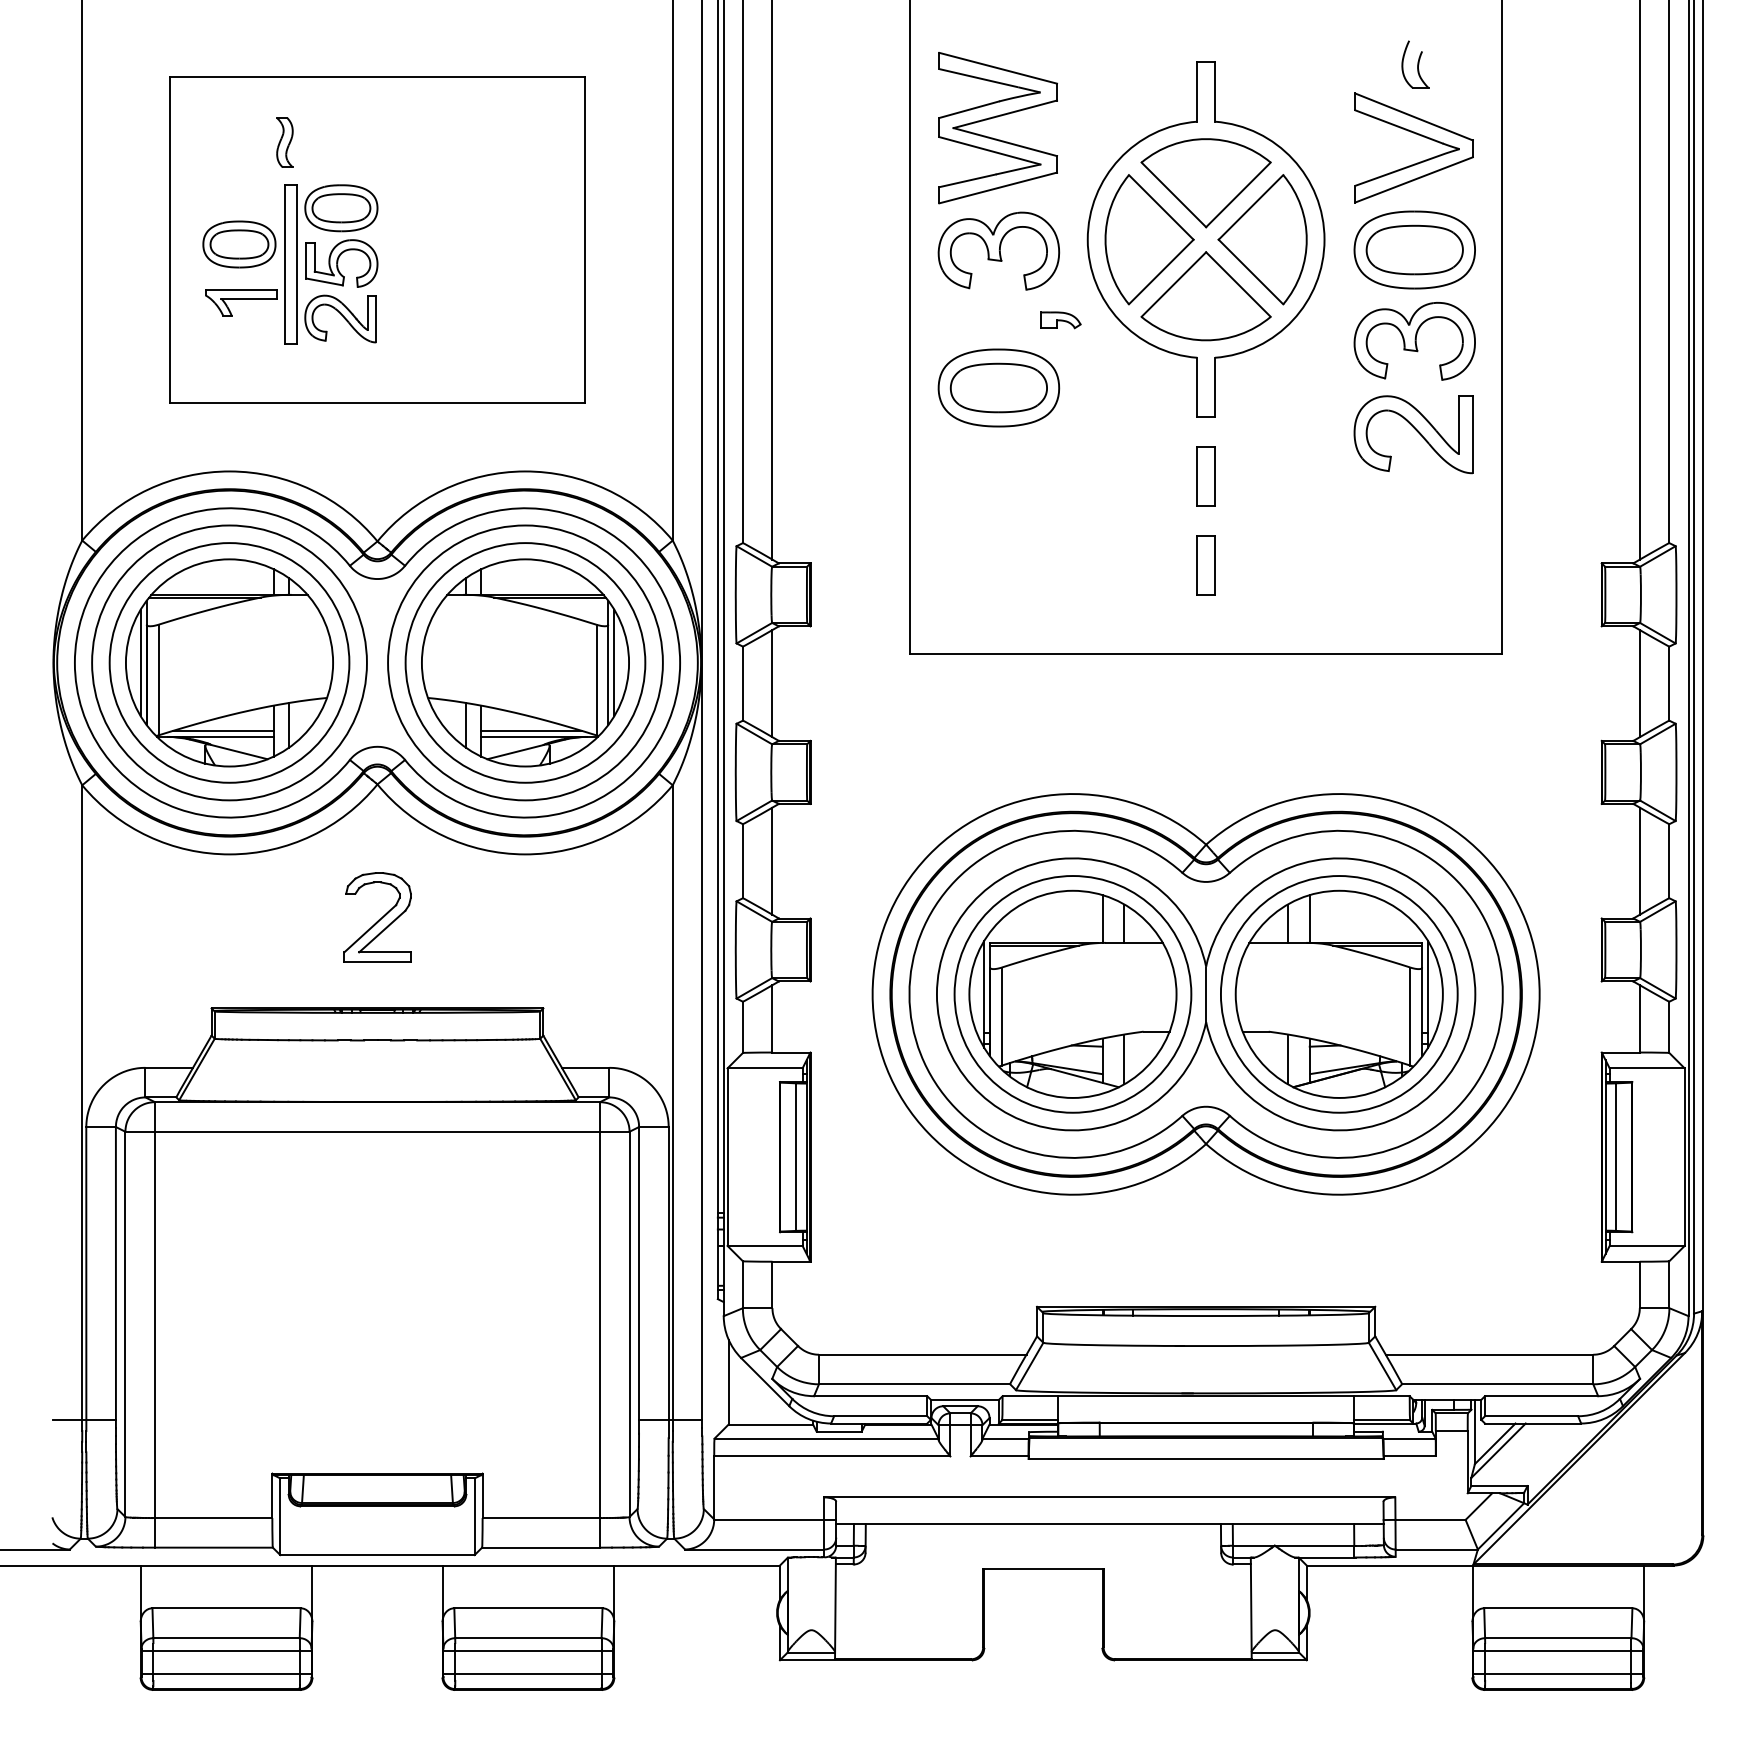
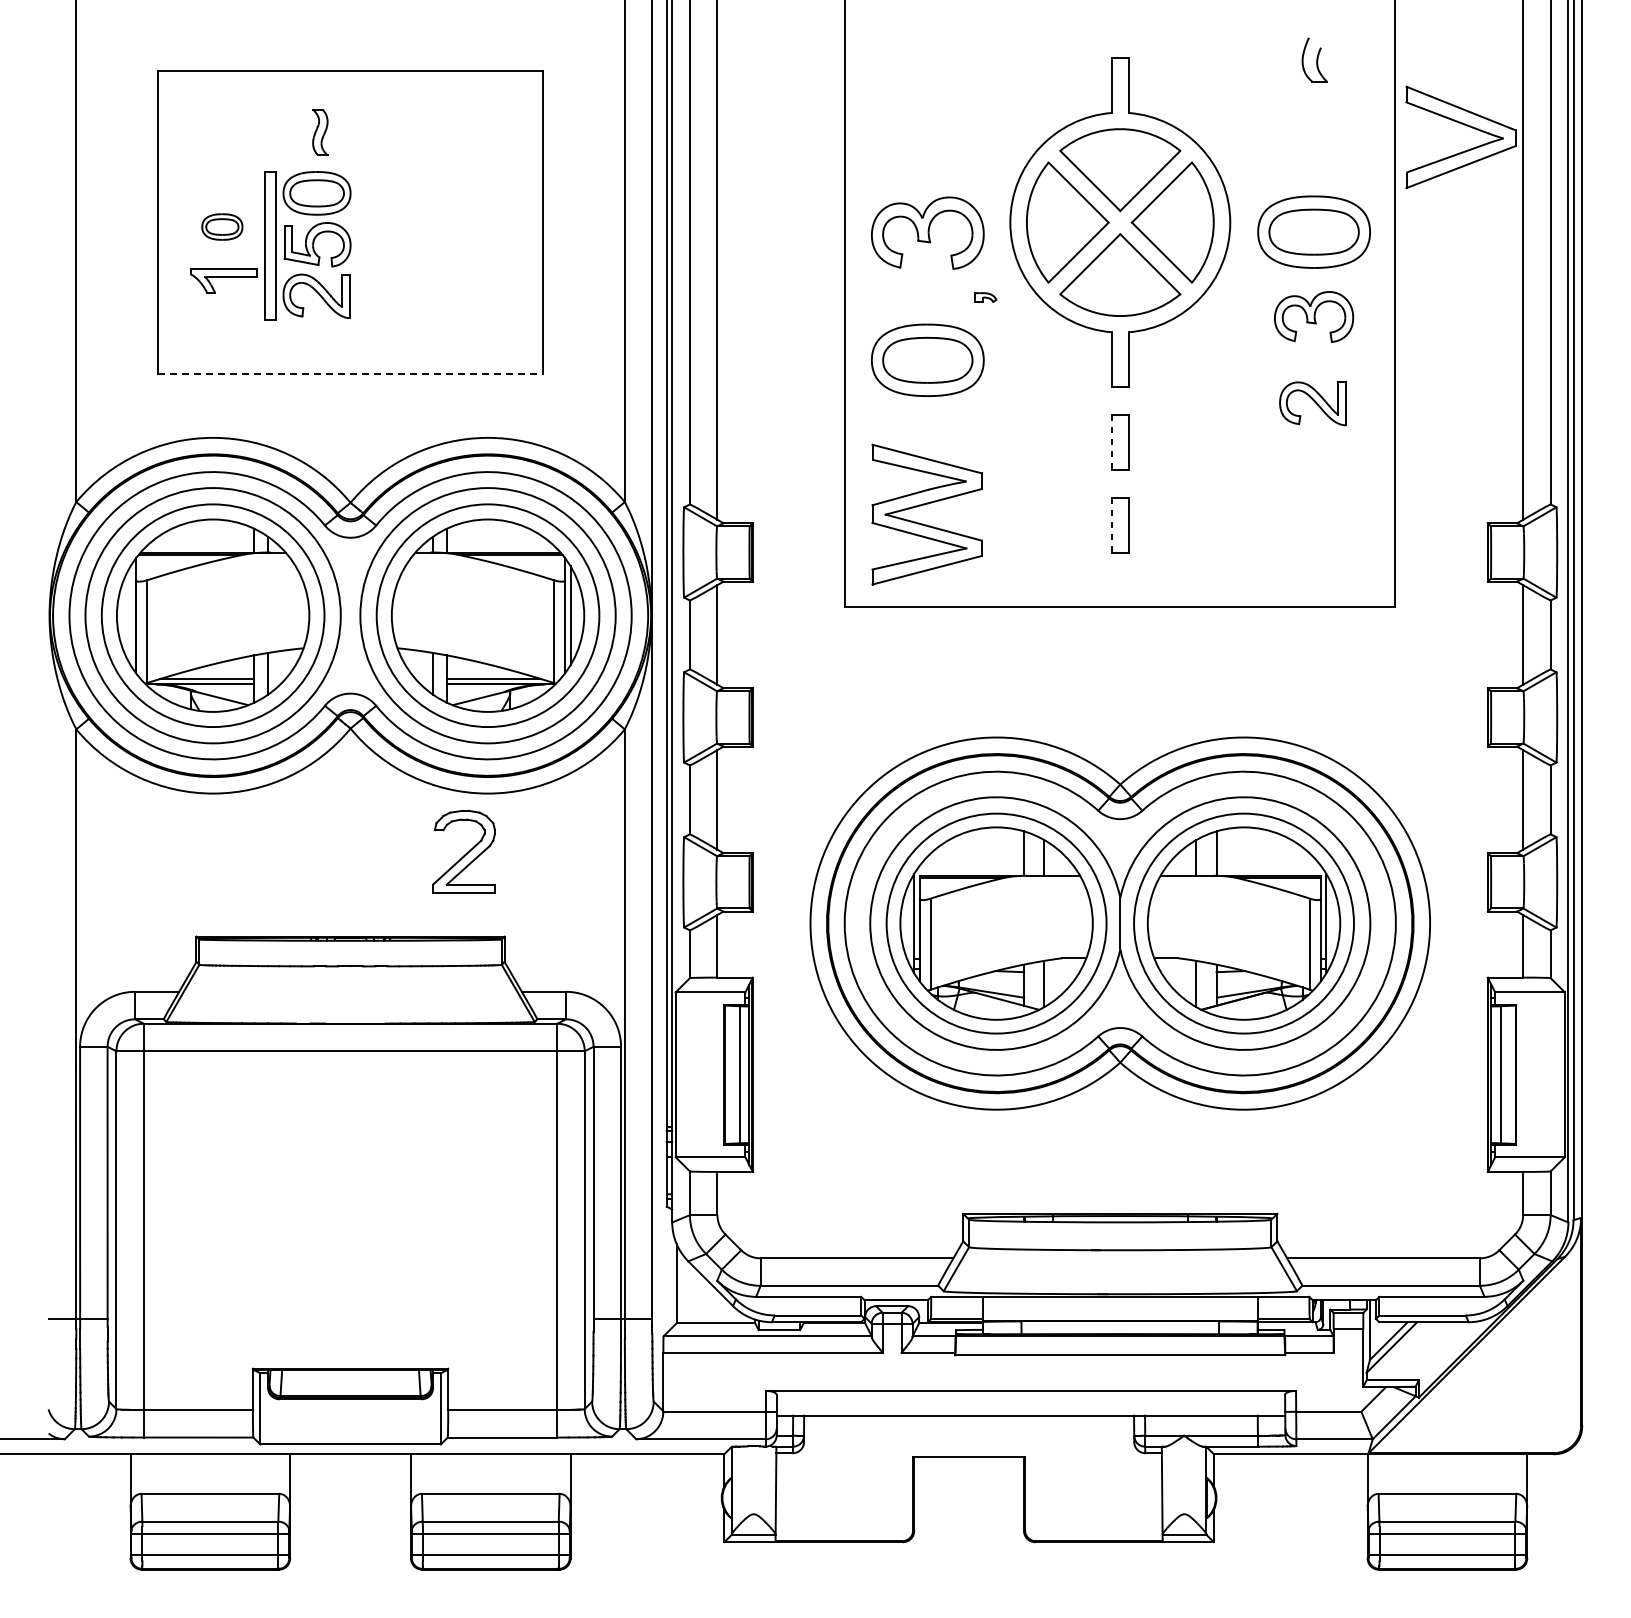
part: (1418, 135) -> (1465, 125), moved
part: (996, 138) -> (925, 524), moved
part: (284, 142) -> (319, 132), moved
part: (239, 244) -> (222, 227), size x0.6
part: (1060, 320) -> (985, 297), size x0.6
part: (1414, 341) -> (1313, 317), size x0.7
line: (378, 402) -> (351, 373), solid -> dashed
part: (1413, 434) -> (1312, 403), size x0.6
line: (1197, 476) -> (1112, 442), solid -> dashed
line: (1197, 565) -> (1112, 525), solid -> dashed
line: (140, 662) -> (130, 615), removed
part: (377, 917) -> (463, 852), moved

